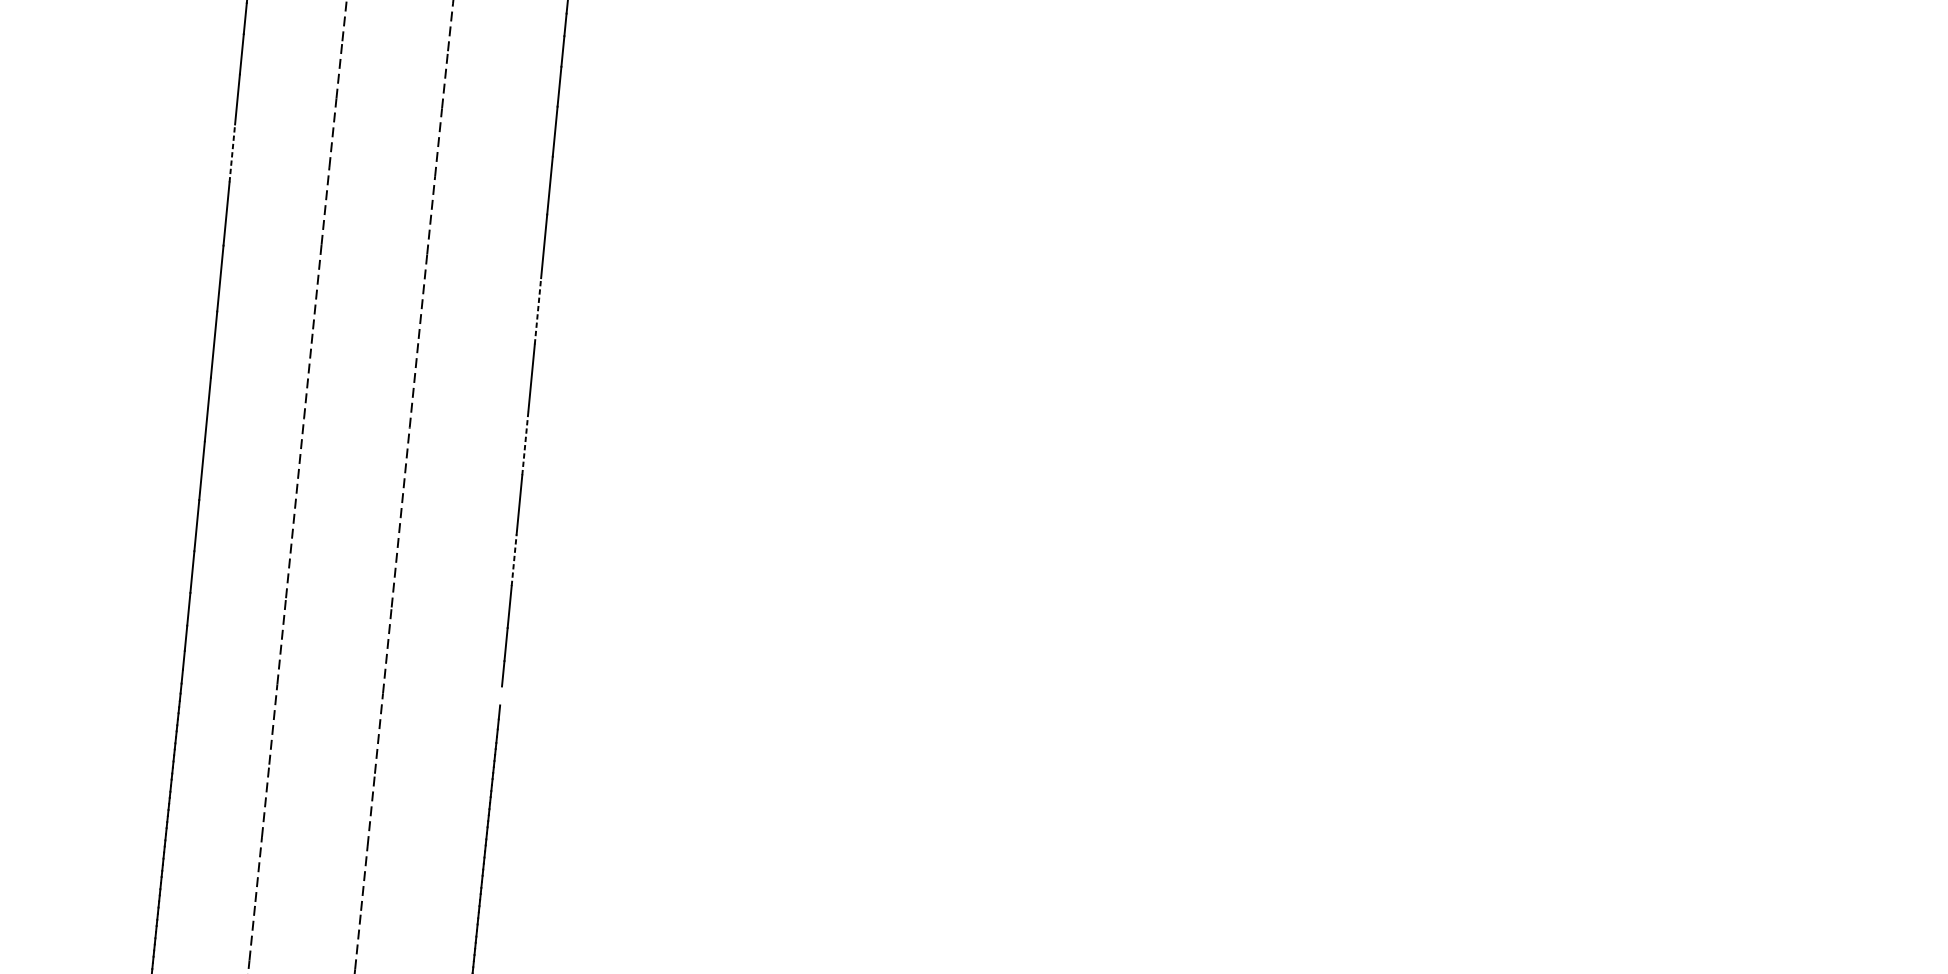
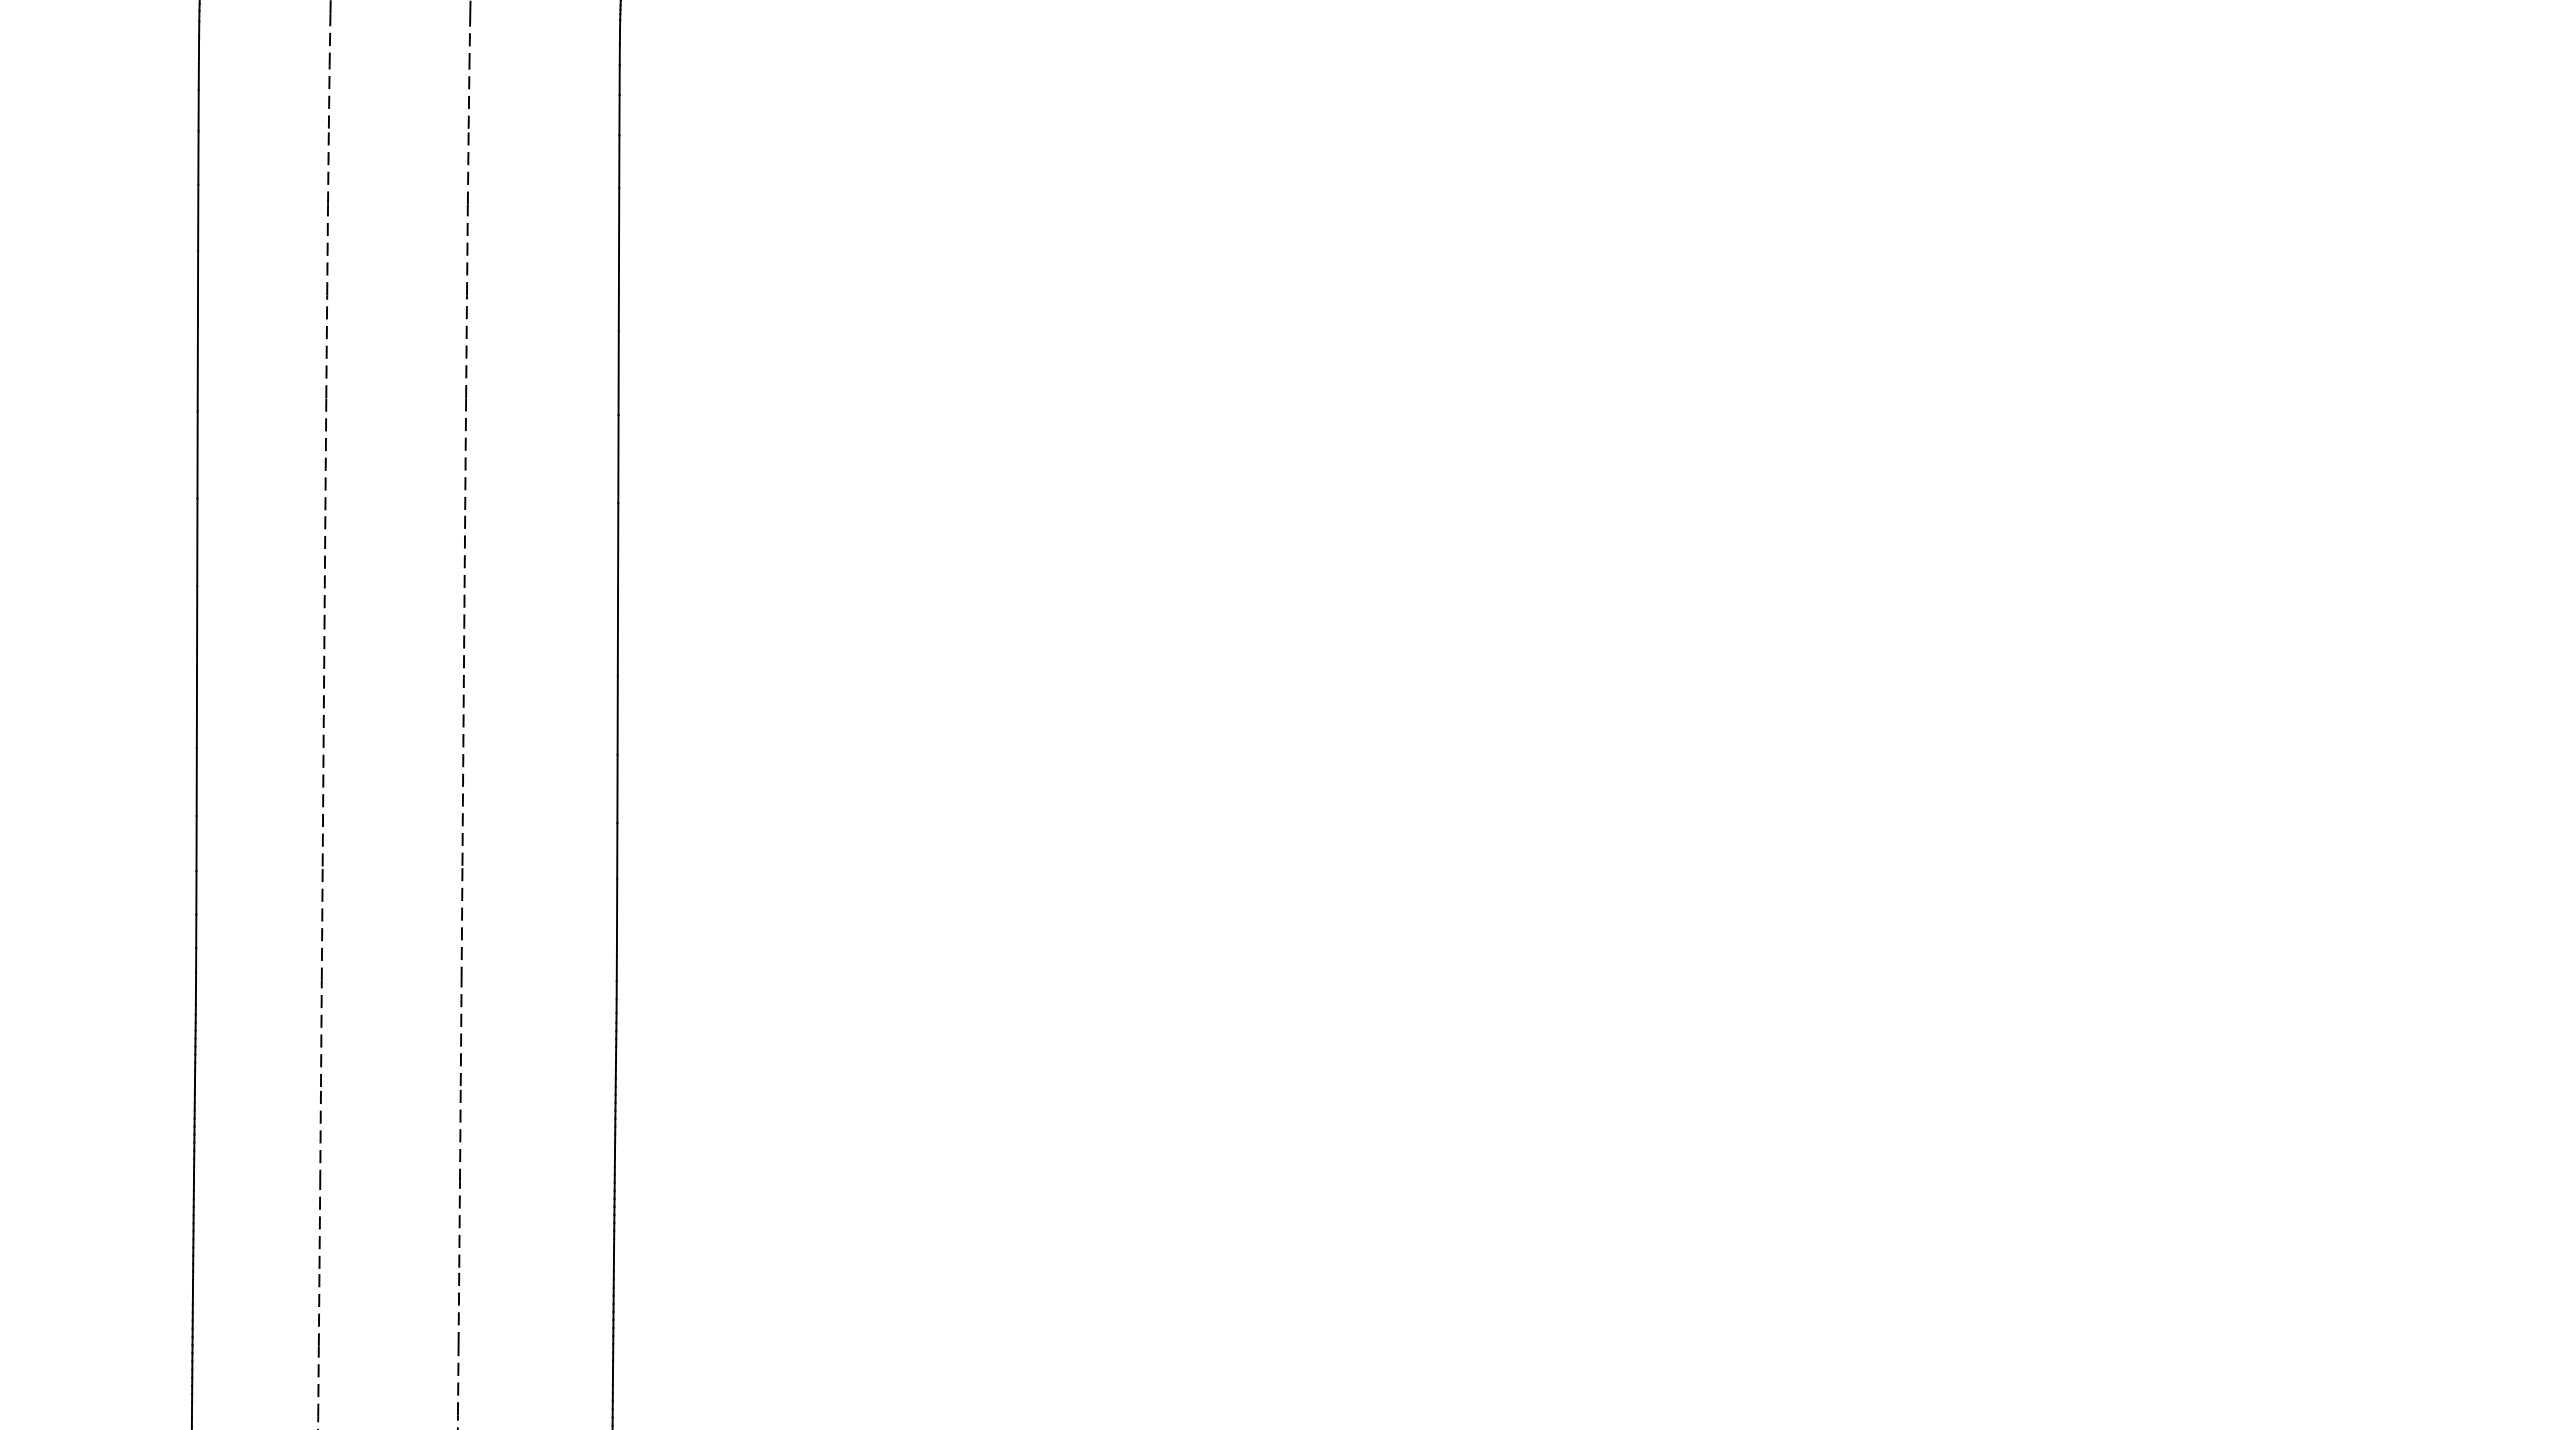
line: (232, 152) -> (198, 288), dashed -> solid
line: (538, 311) -> (618, 459), dashed -> solid
line: (525, 442) -> (617, 633), dashed -> solid
line: (514, 559) -> (617, 788), dashed -> solid
line: (500, 695) -> (616, 968), added

